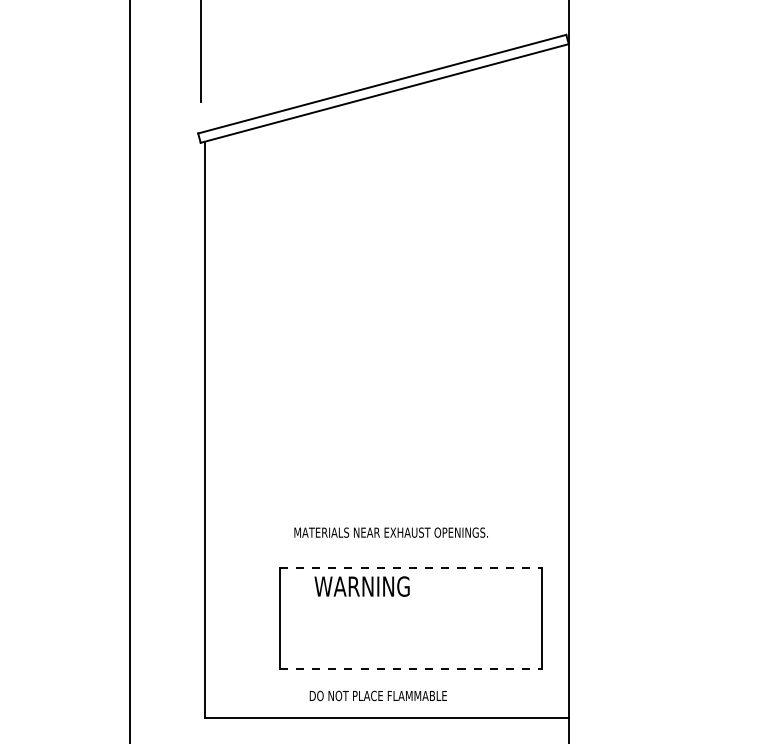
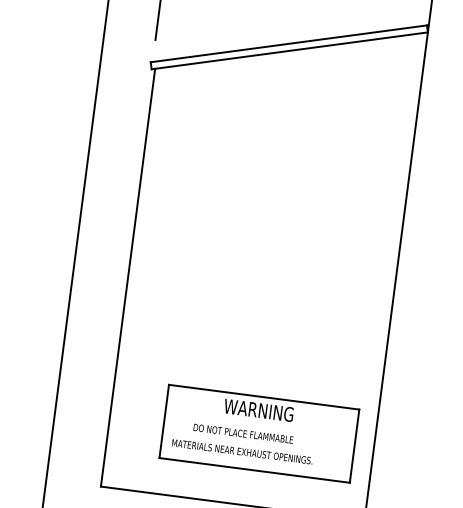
text: (390, 532) -> (241, 451), moved
line: (411, 567) -> (264, 397), dashed -> solid
text: (361, 586) -> (258, 410), moved
line: (411, 668) -> (255, 470), dashed -> solid
text: (377, 695) -> (242, 433), moved

